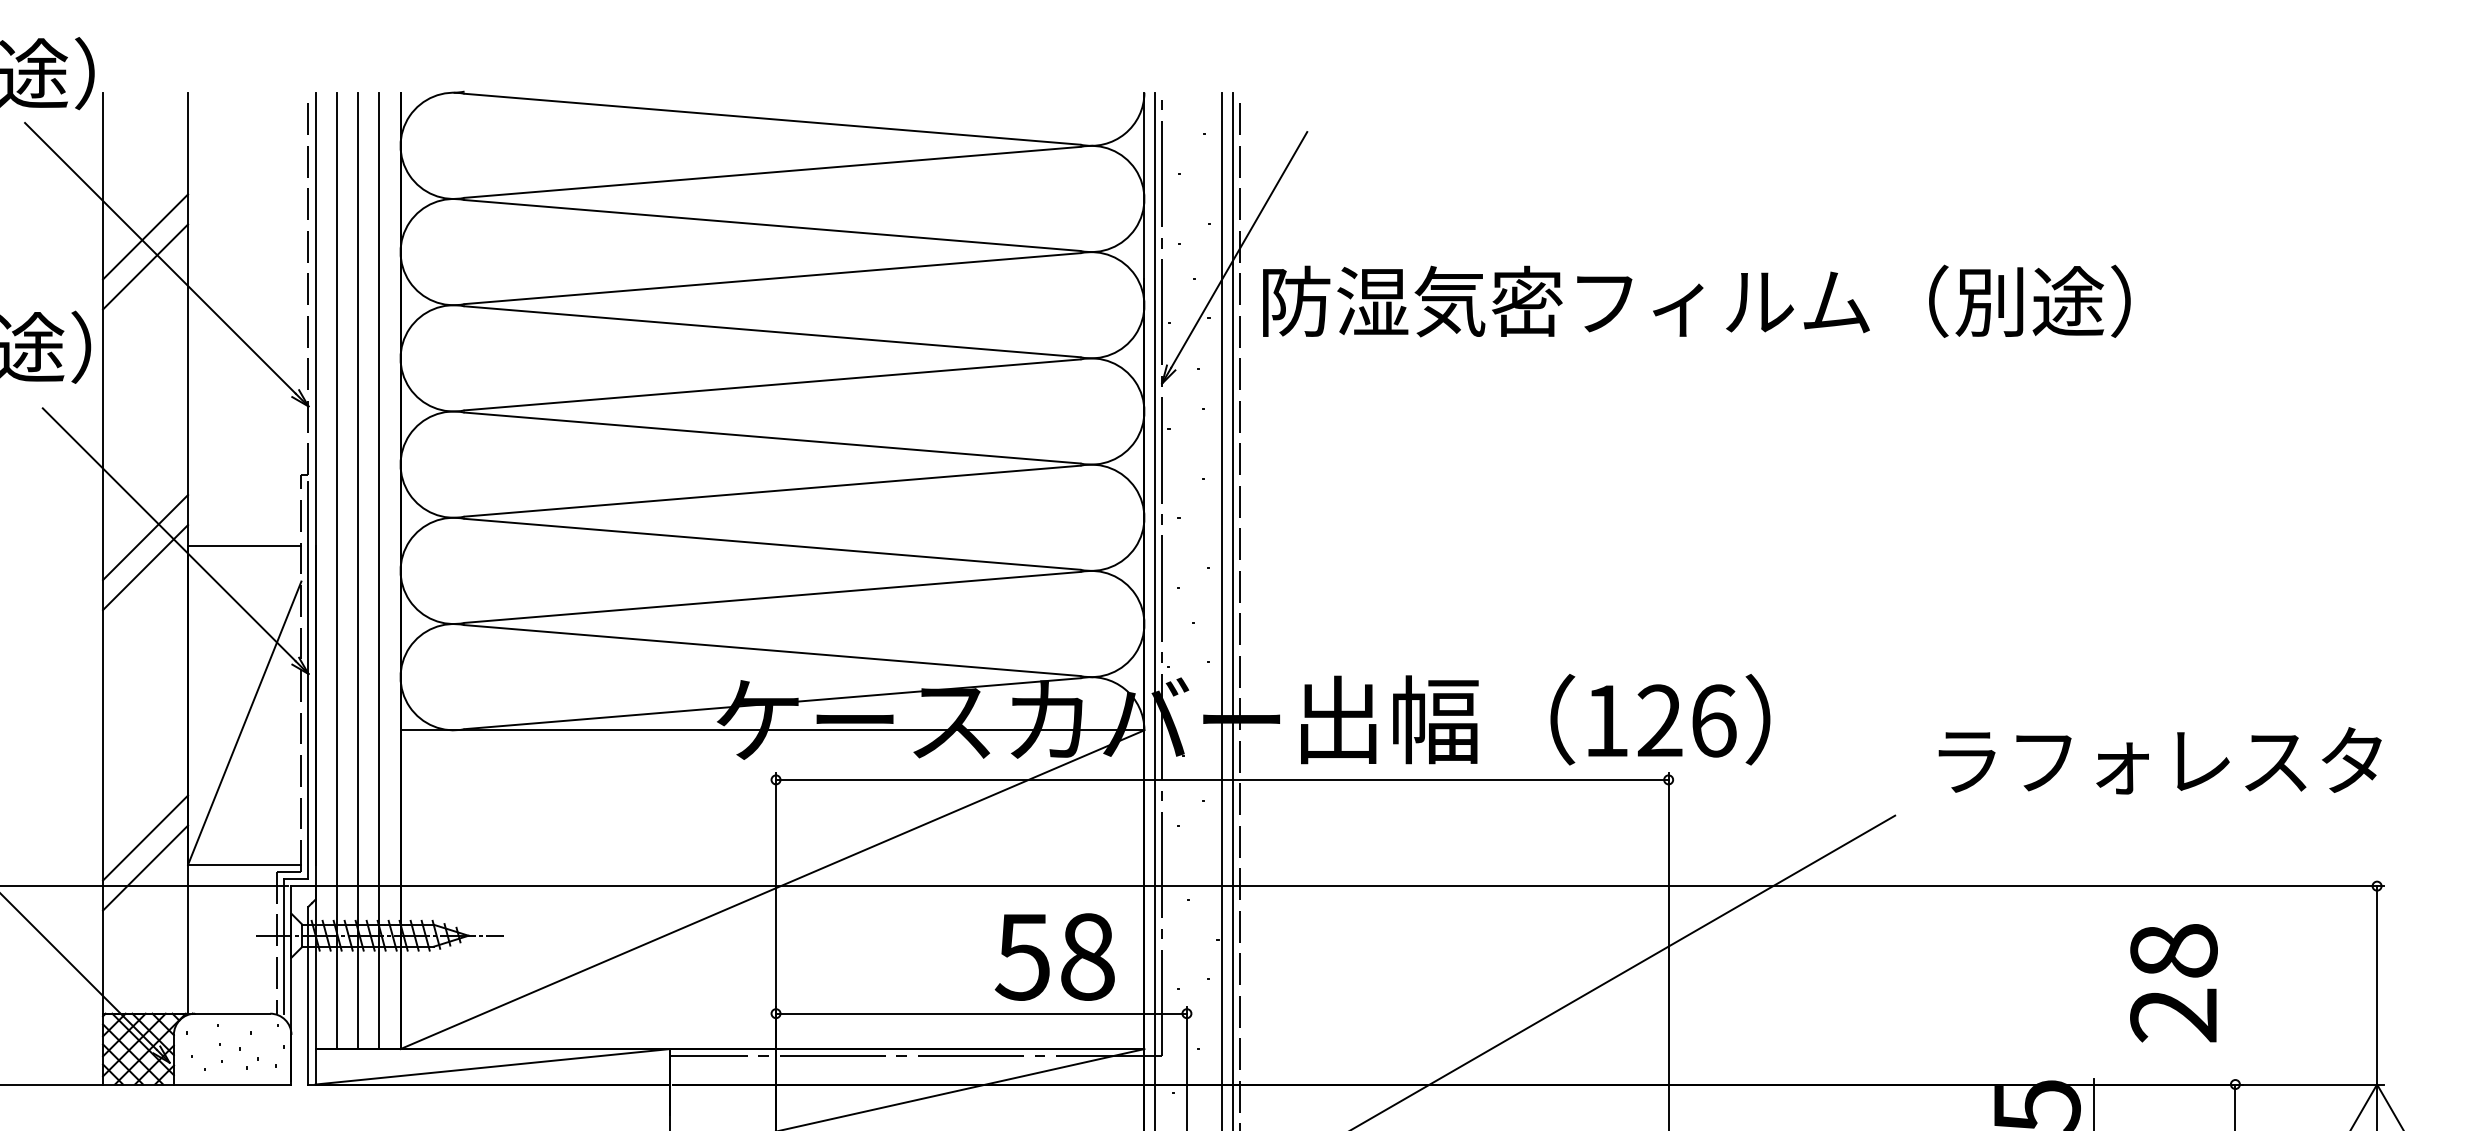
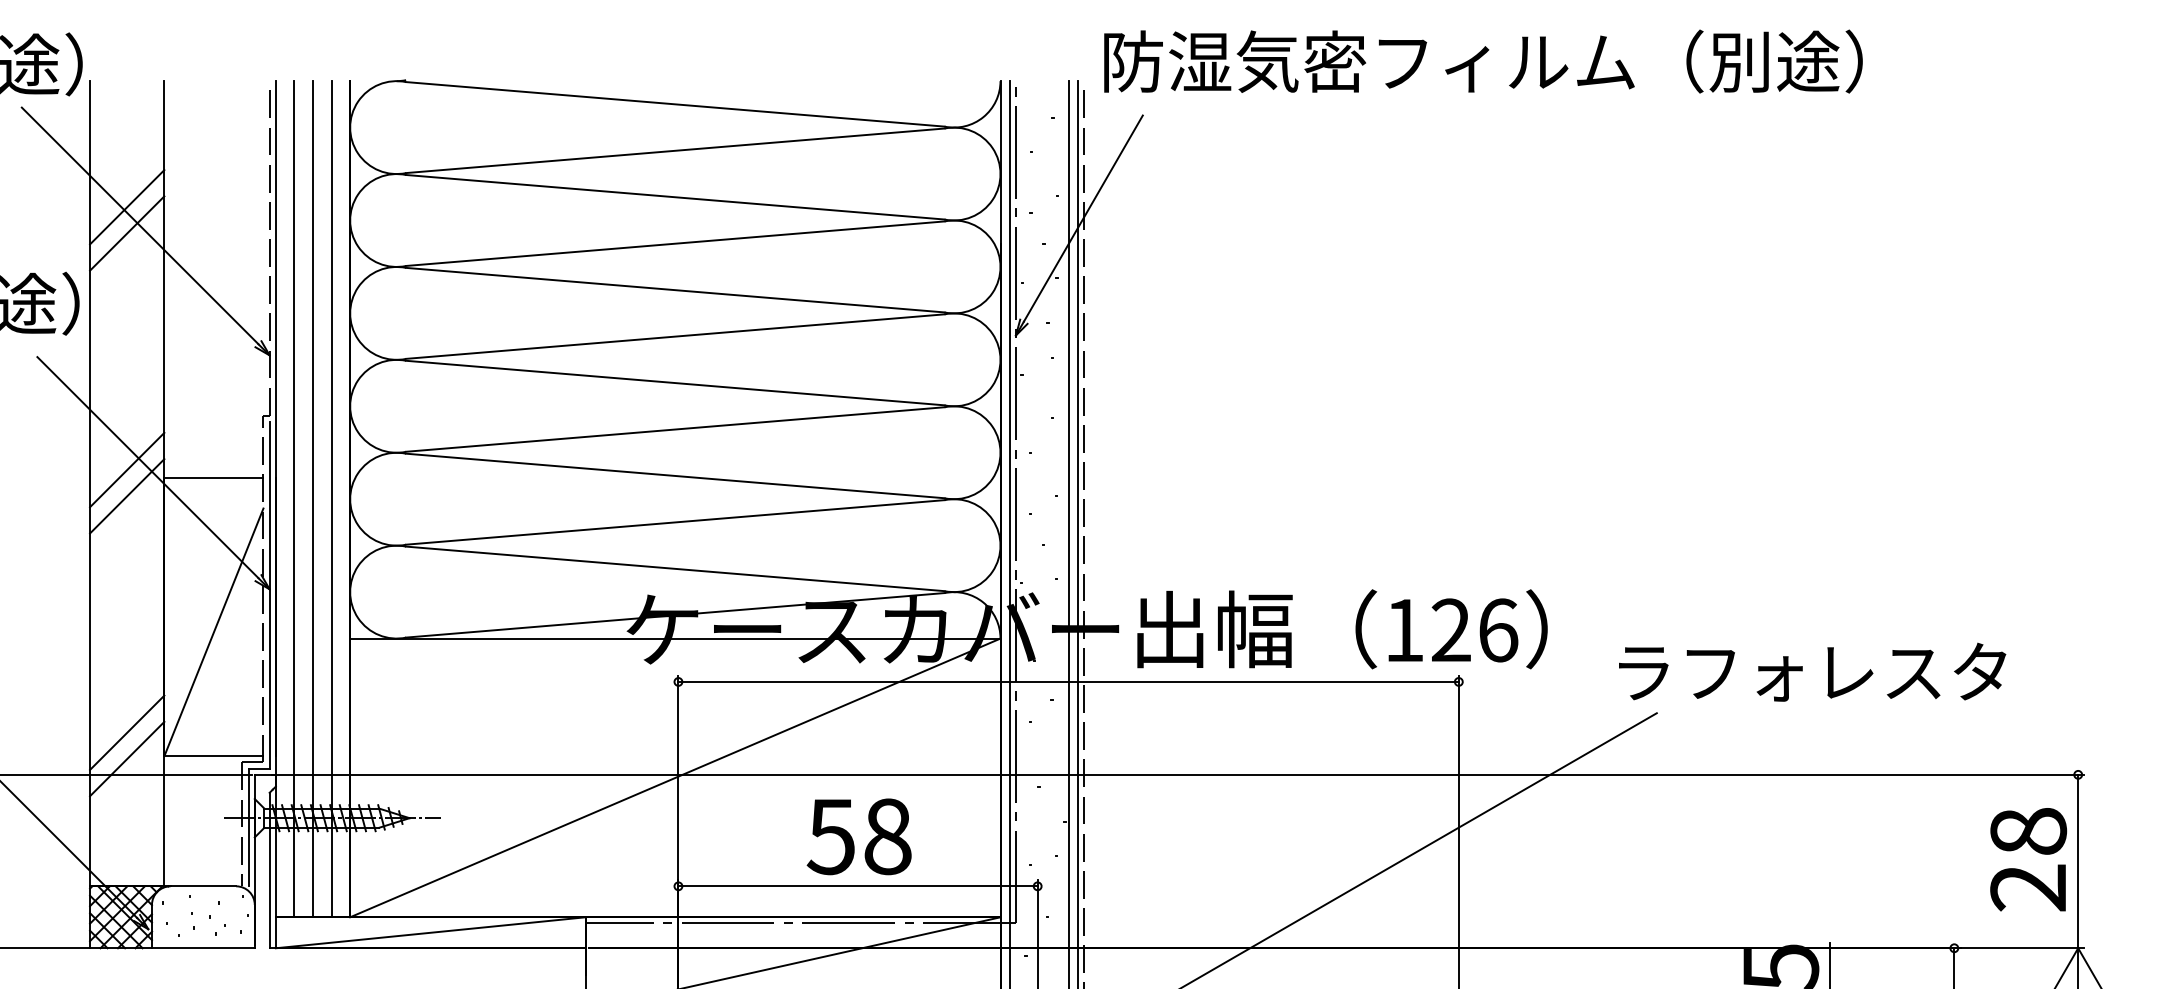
text: (1696, 301) -> (1483, 61), moved
text: (2160, 759) -> (1812, 671), moved
text: (1054, 956) -> (858, 836), moved
text: (2173, 982) -> (2028, 859), moved

